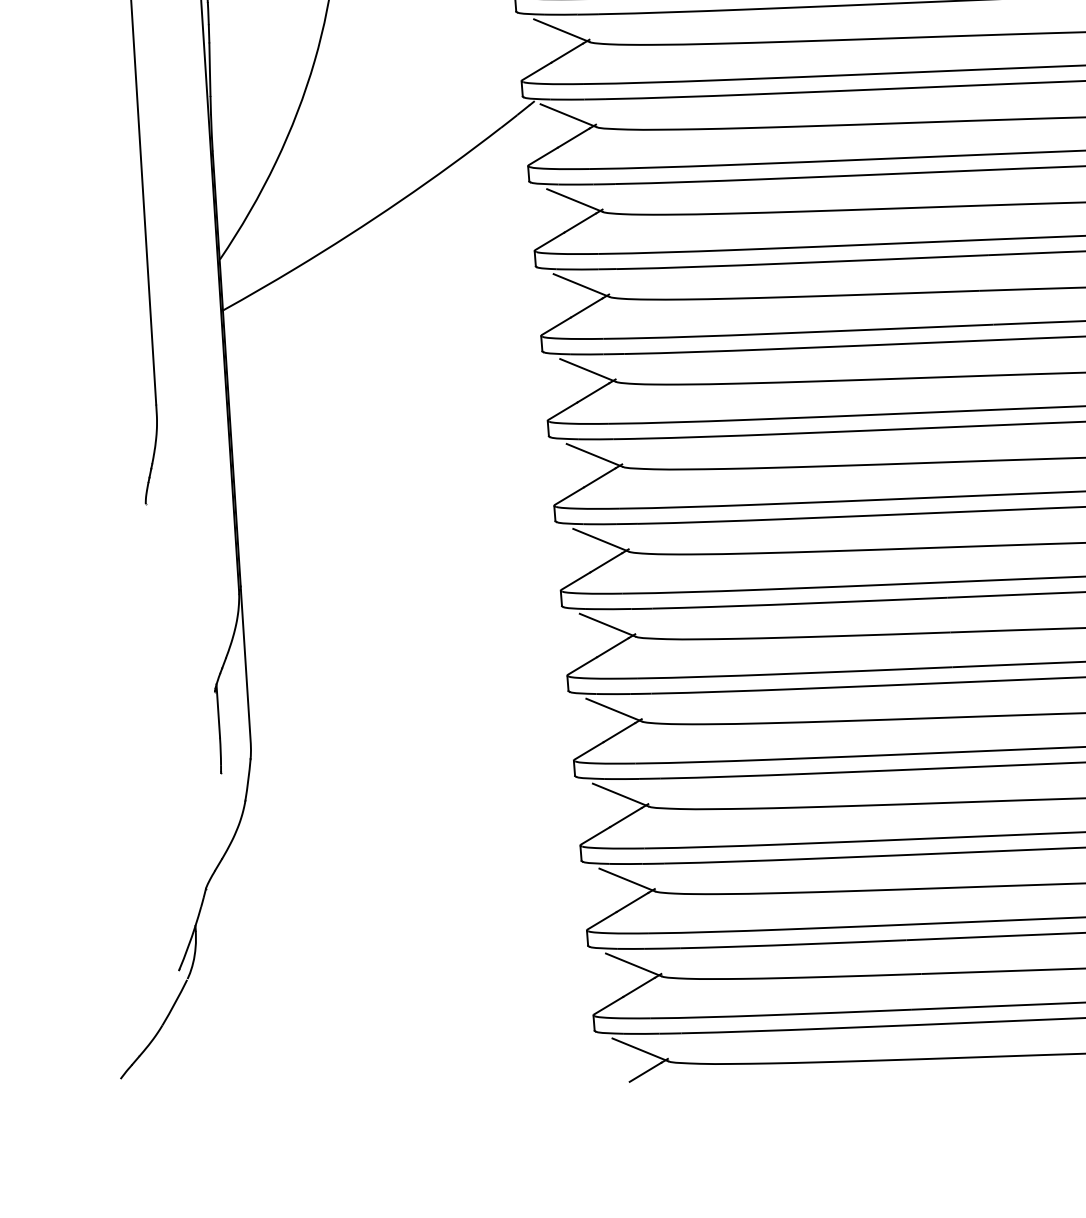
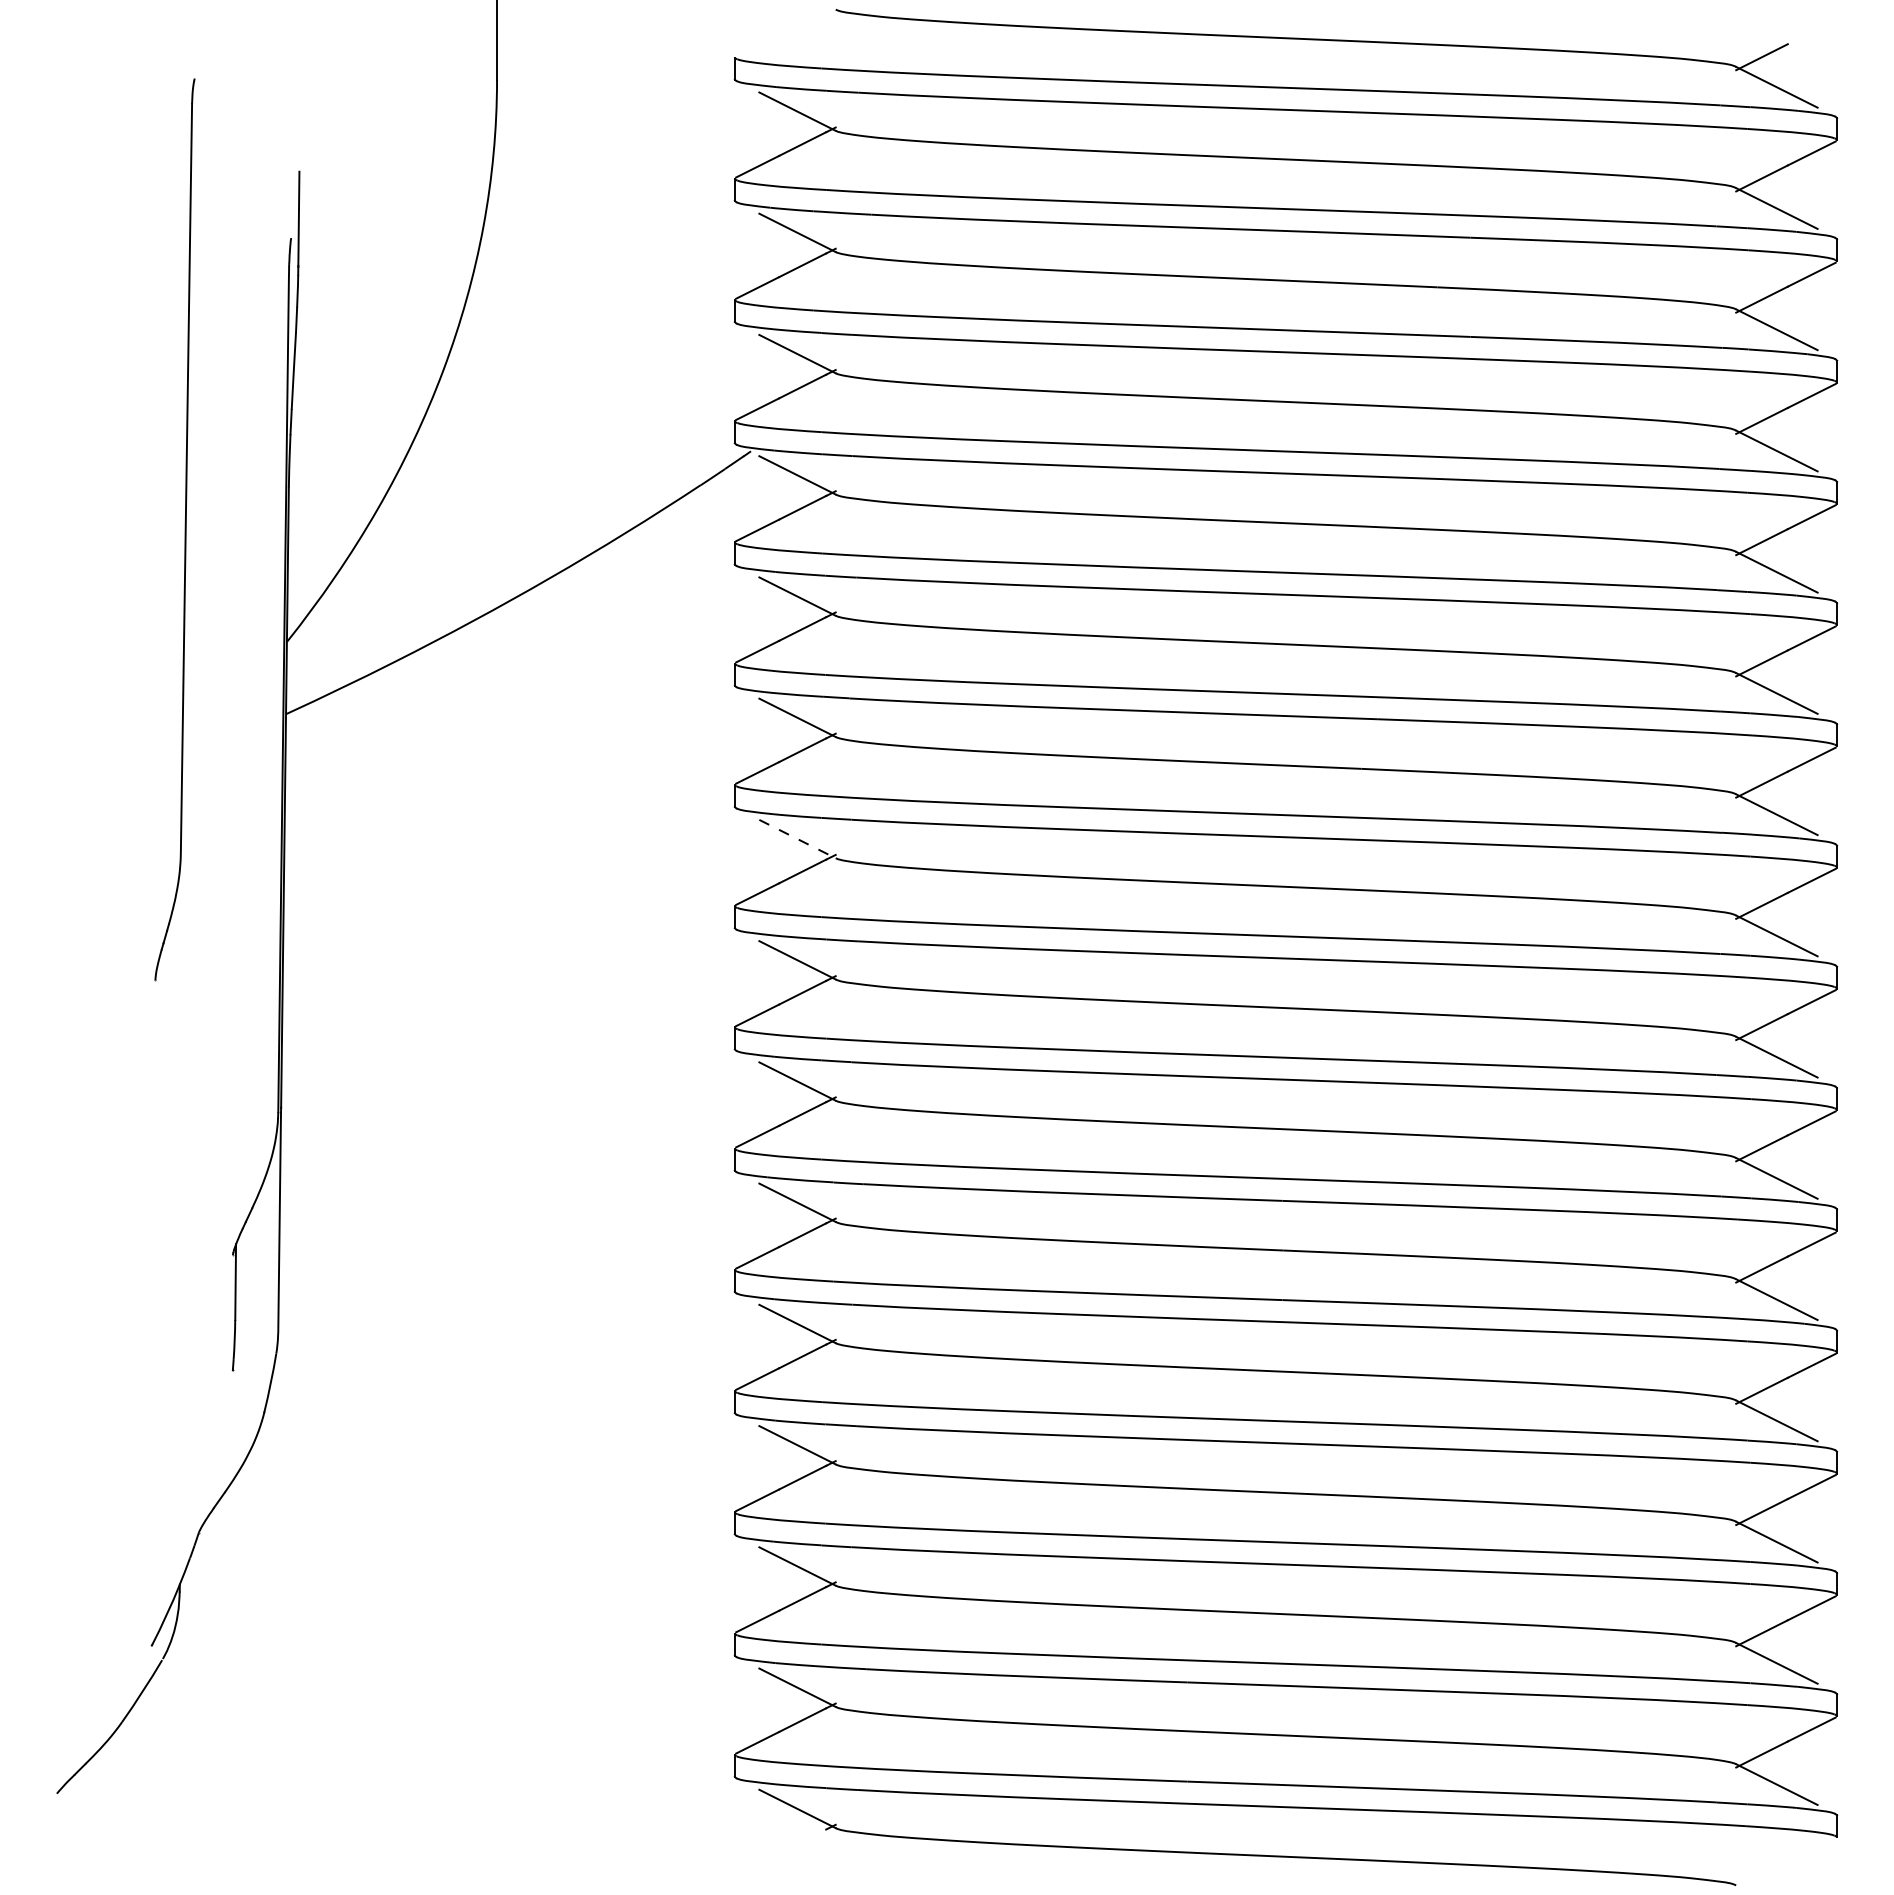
line: (588, 370) -> (797, 839), solid -> dashed
line: (645, 1072) -> (802, 1841), removed

